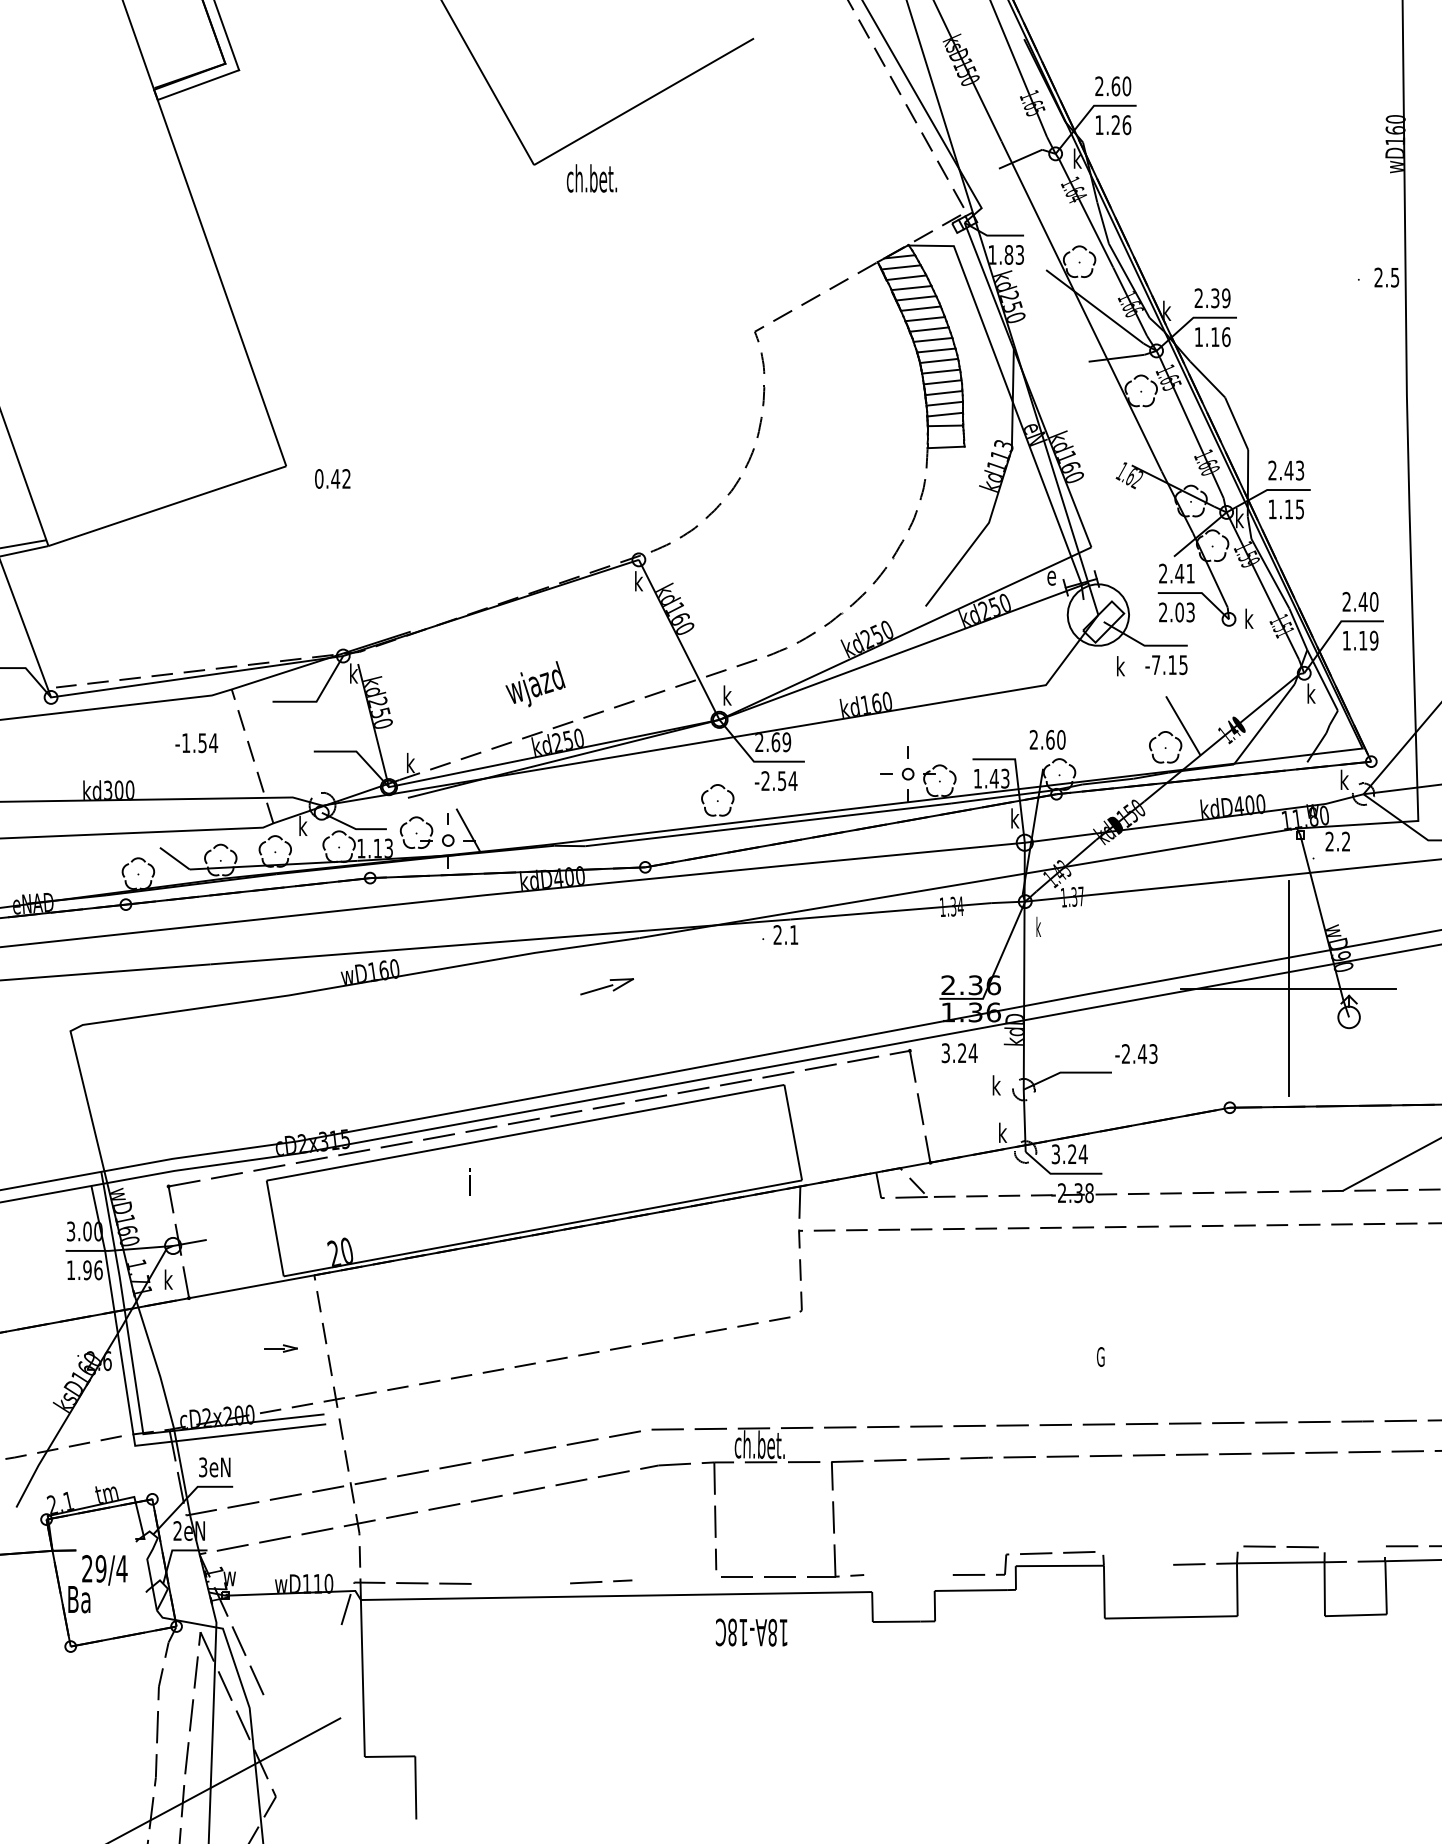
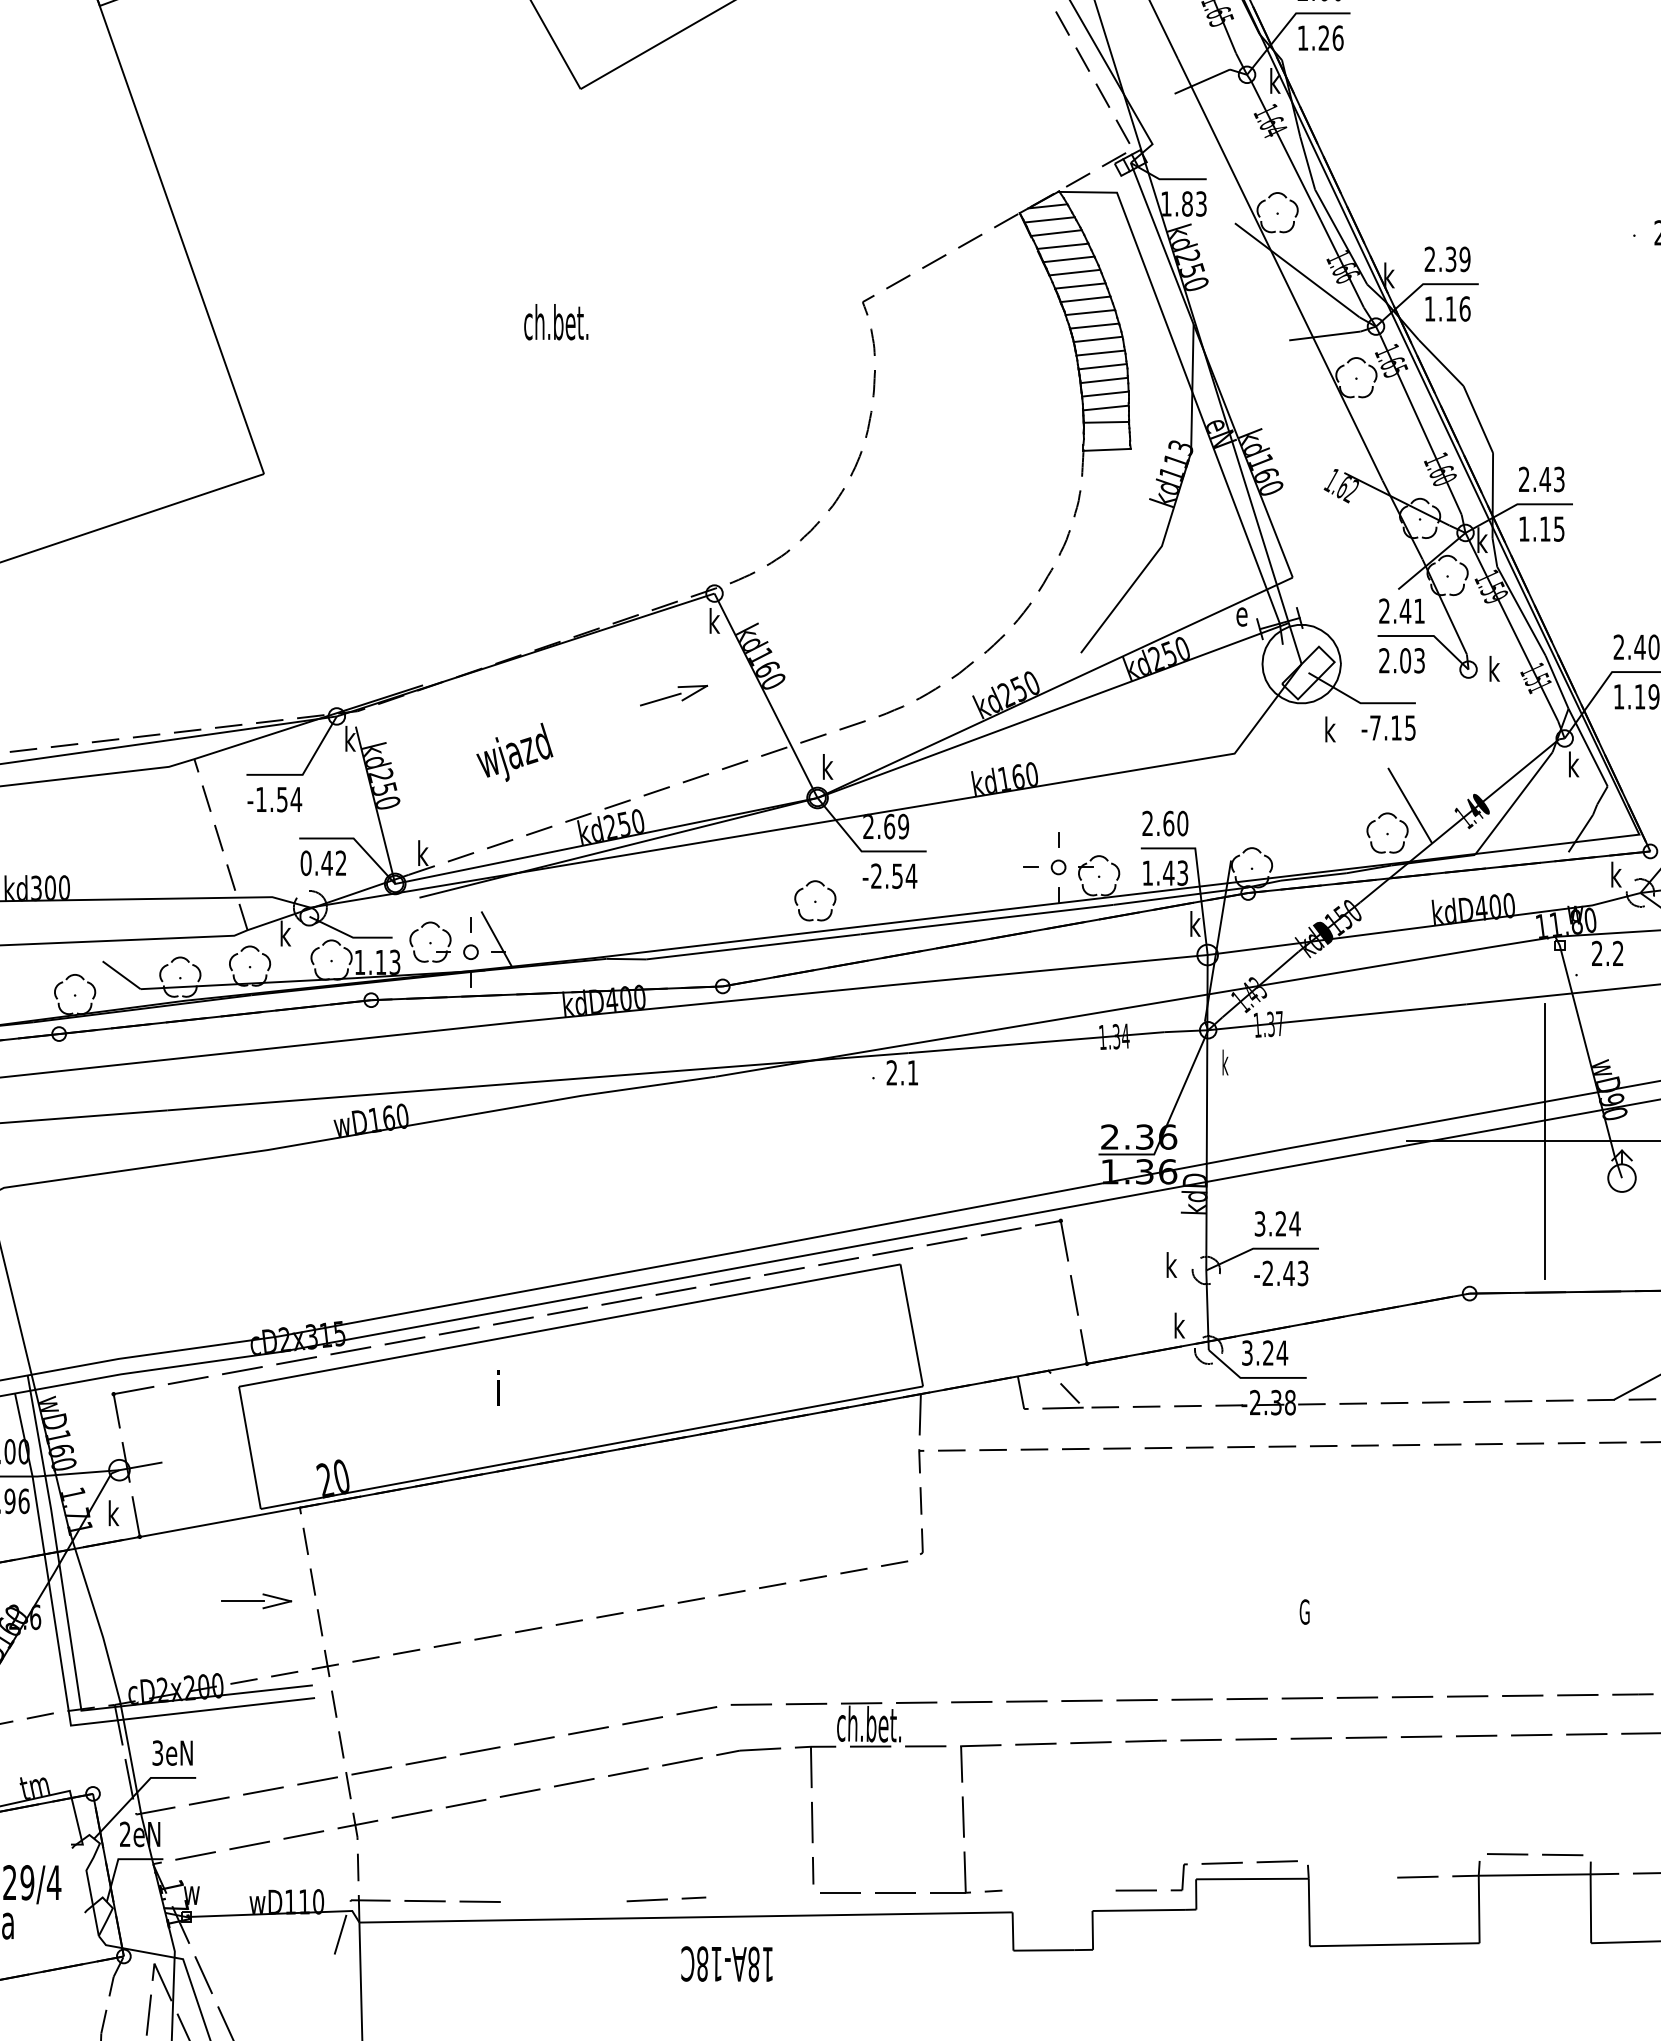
text: (591, 178) -> (555, 322), moved
text: (332, 478) -> (323, 862), moved
text: (535, 684) -> (514, 752), moved
text: (1047, 739) -> (1165, 823), moved
text: (196, 743) -> (274, 800), moved
part: (607, 986) -> (674, 695), moved
text: (959, 1053) -> (1277, 1224), moved
text: (1136, 1053) -> (1281, 1272), moved
part: (280, 1348) -> (256, 1601), size x1.67
text: (751, 1632) -> (726, 1964), moved

